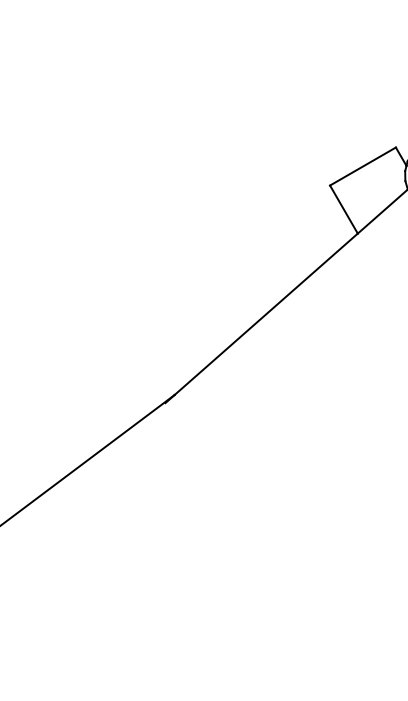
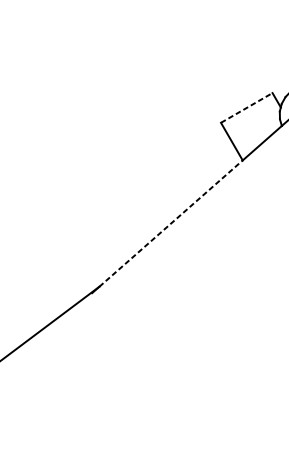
line: (363, 166) -> (247, 107), solid -> dashed
line: (266, 314) -> (171, 223), solid -> dashed

